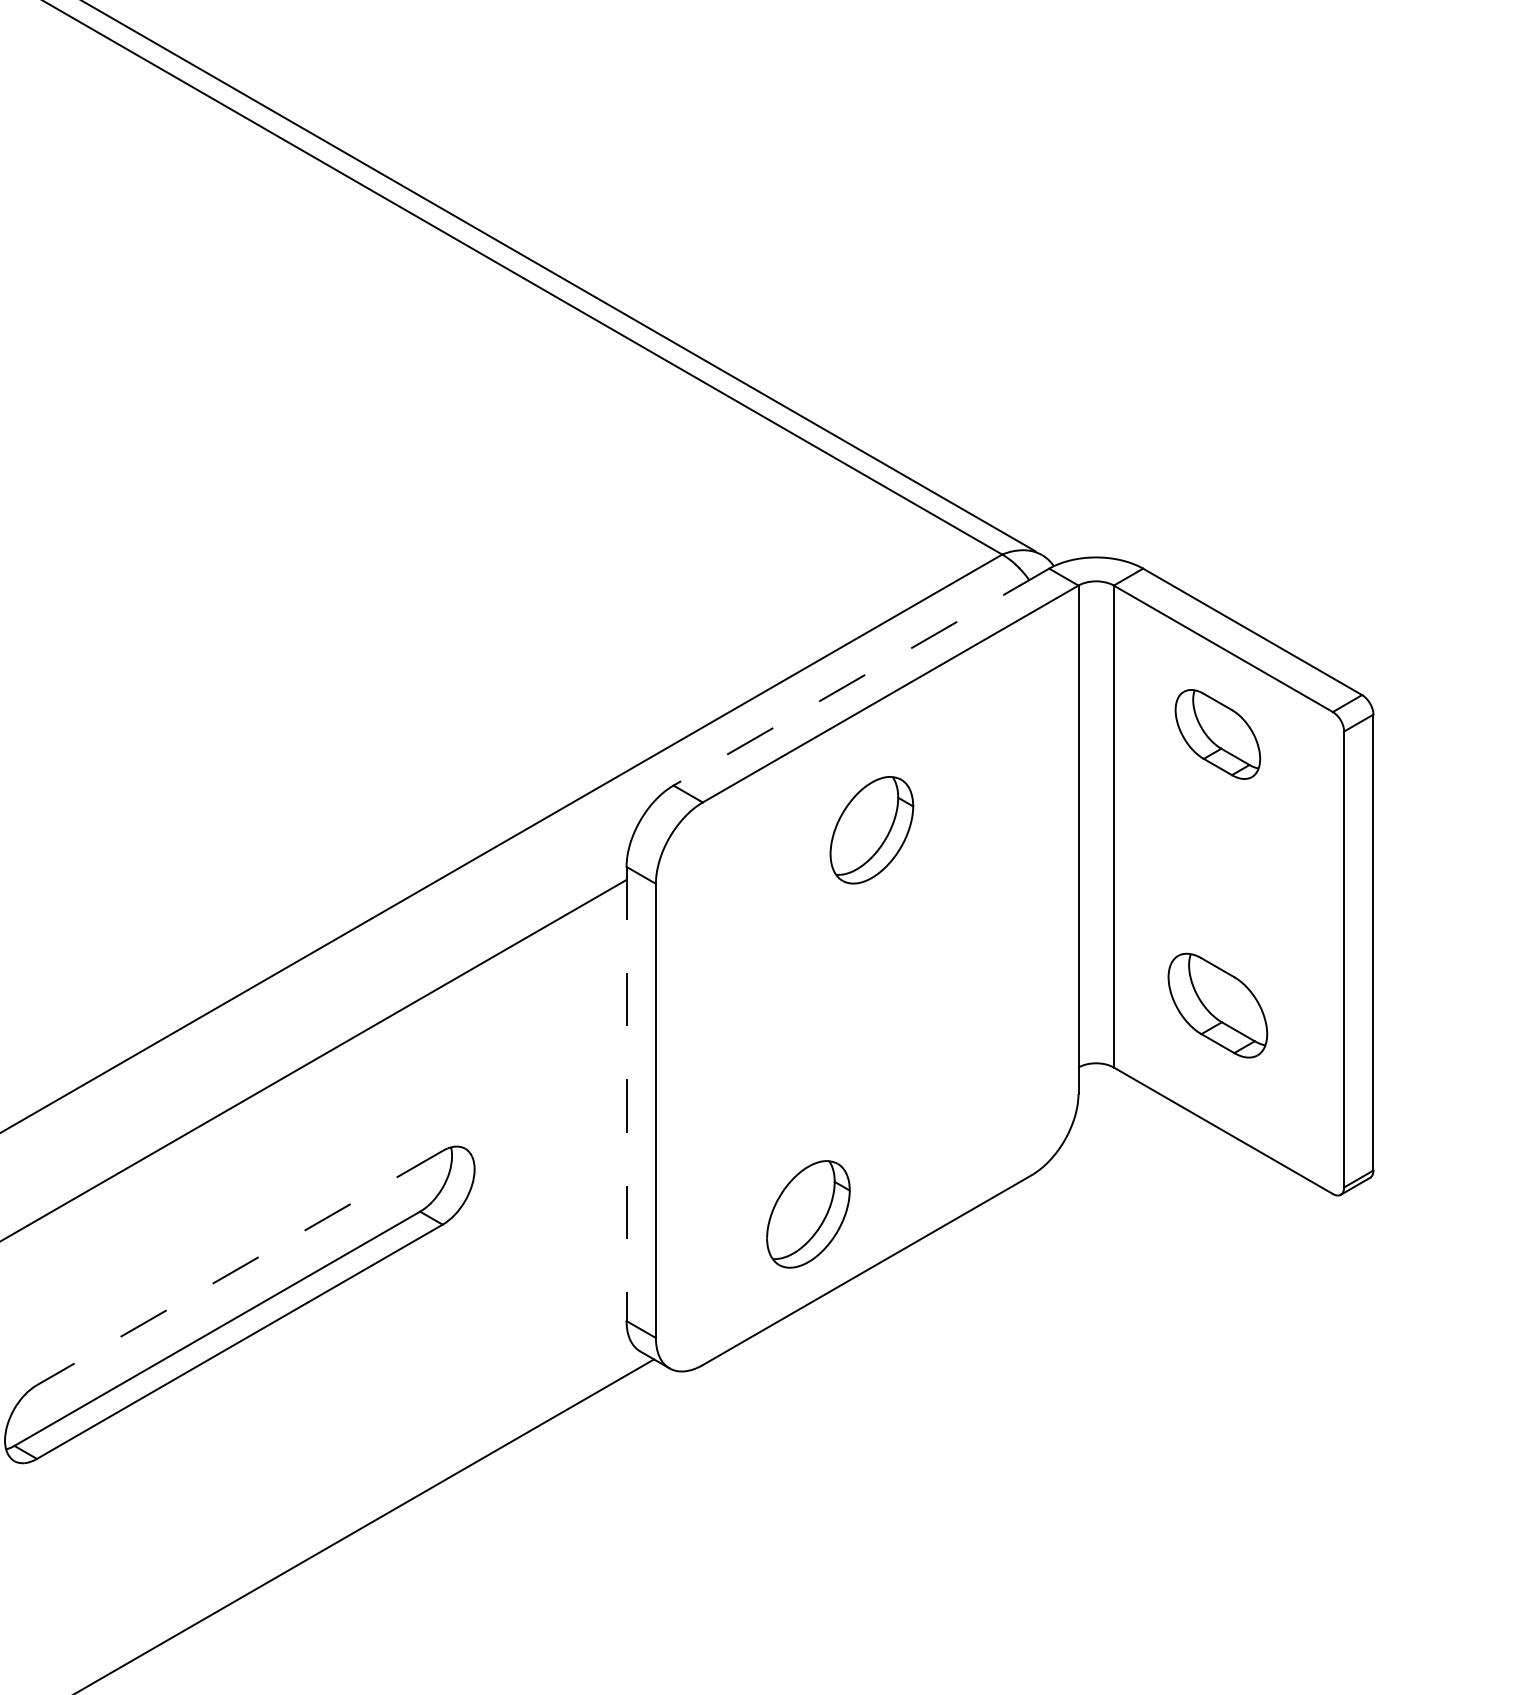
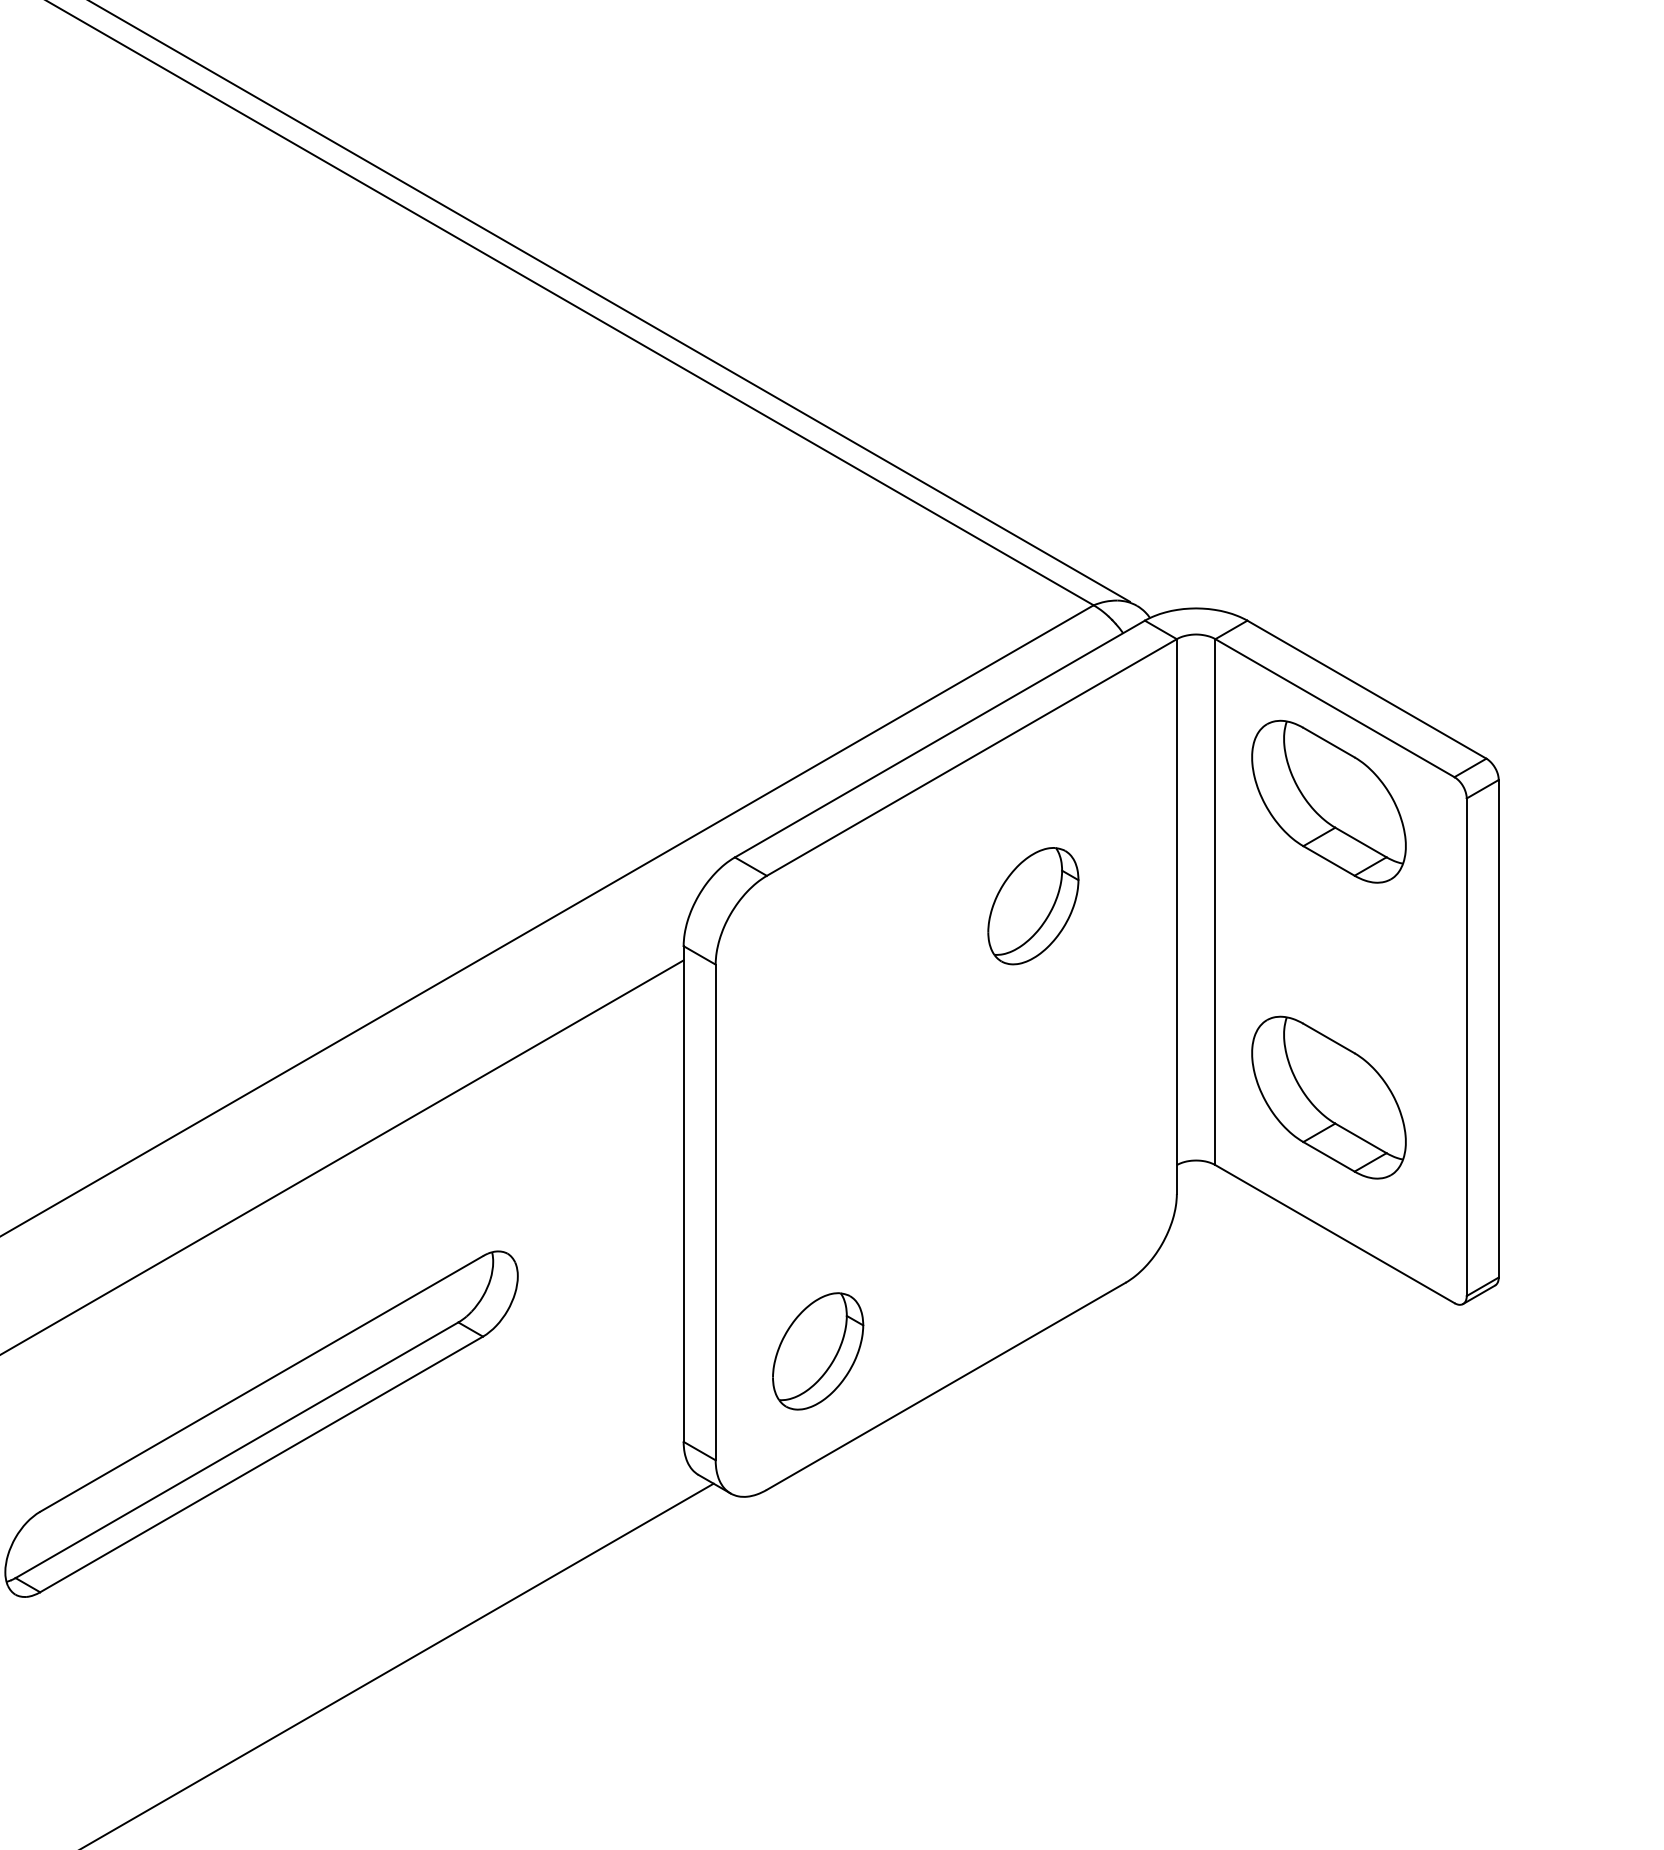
line: (861, 677) -> (939, 739), dashed -> solid
part: (1217, 734) -> (1328, 801), size x1.67
part: (871, 830) -> (1033, 906), moved
part: (1217, 1005) -> (1328, 1097), size x1.43
line: (626, 1094) -> (683, 1194), dashed -> solid
part: (808, 1214) -> (818, 1351), moved
line: (239, 1267) -> (261, 1383), dashed -> solid

